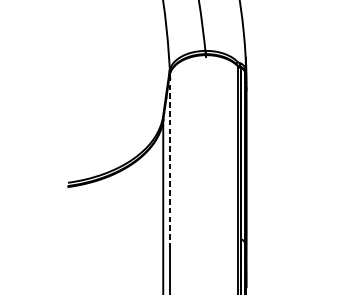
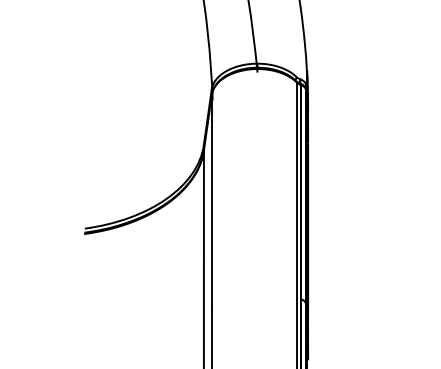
line: (169, 161) -> (211, 202), dashed -> solid

